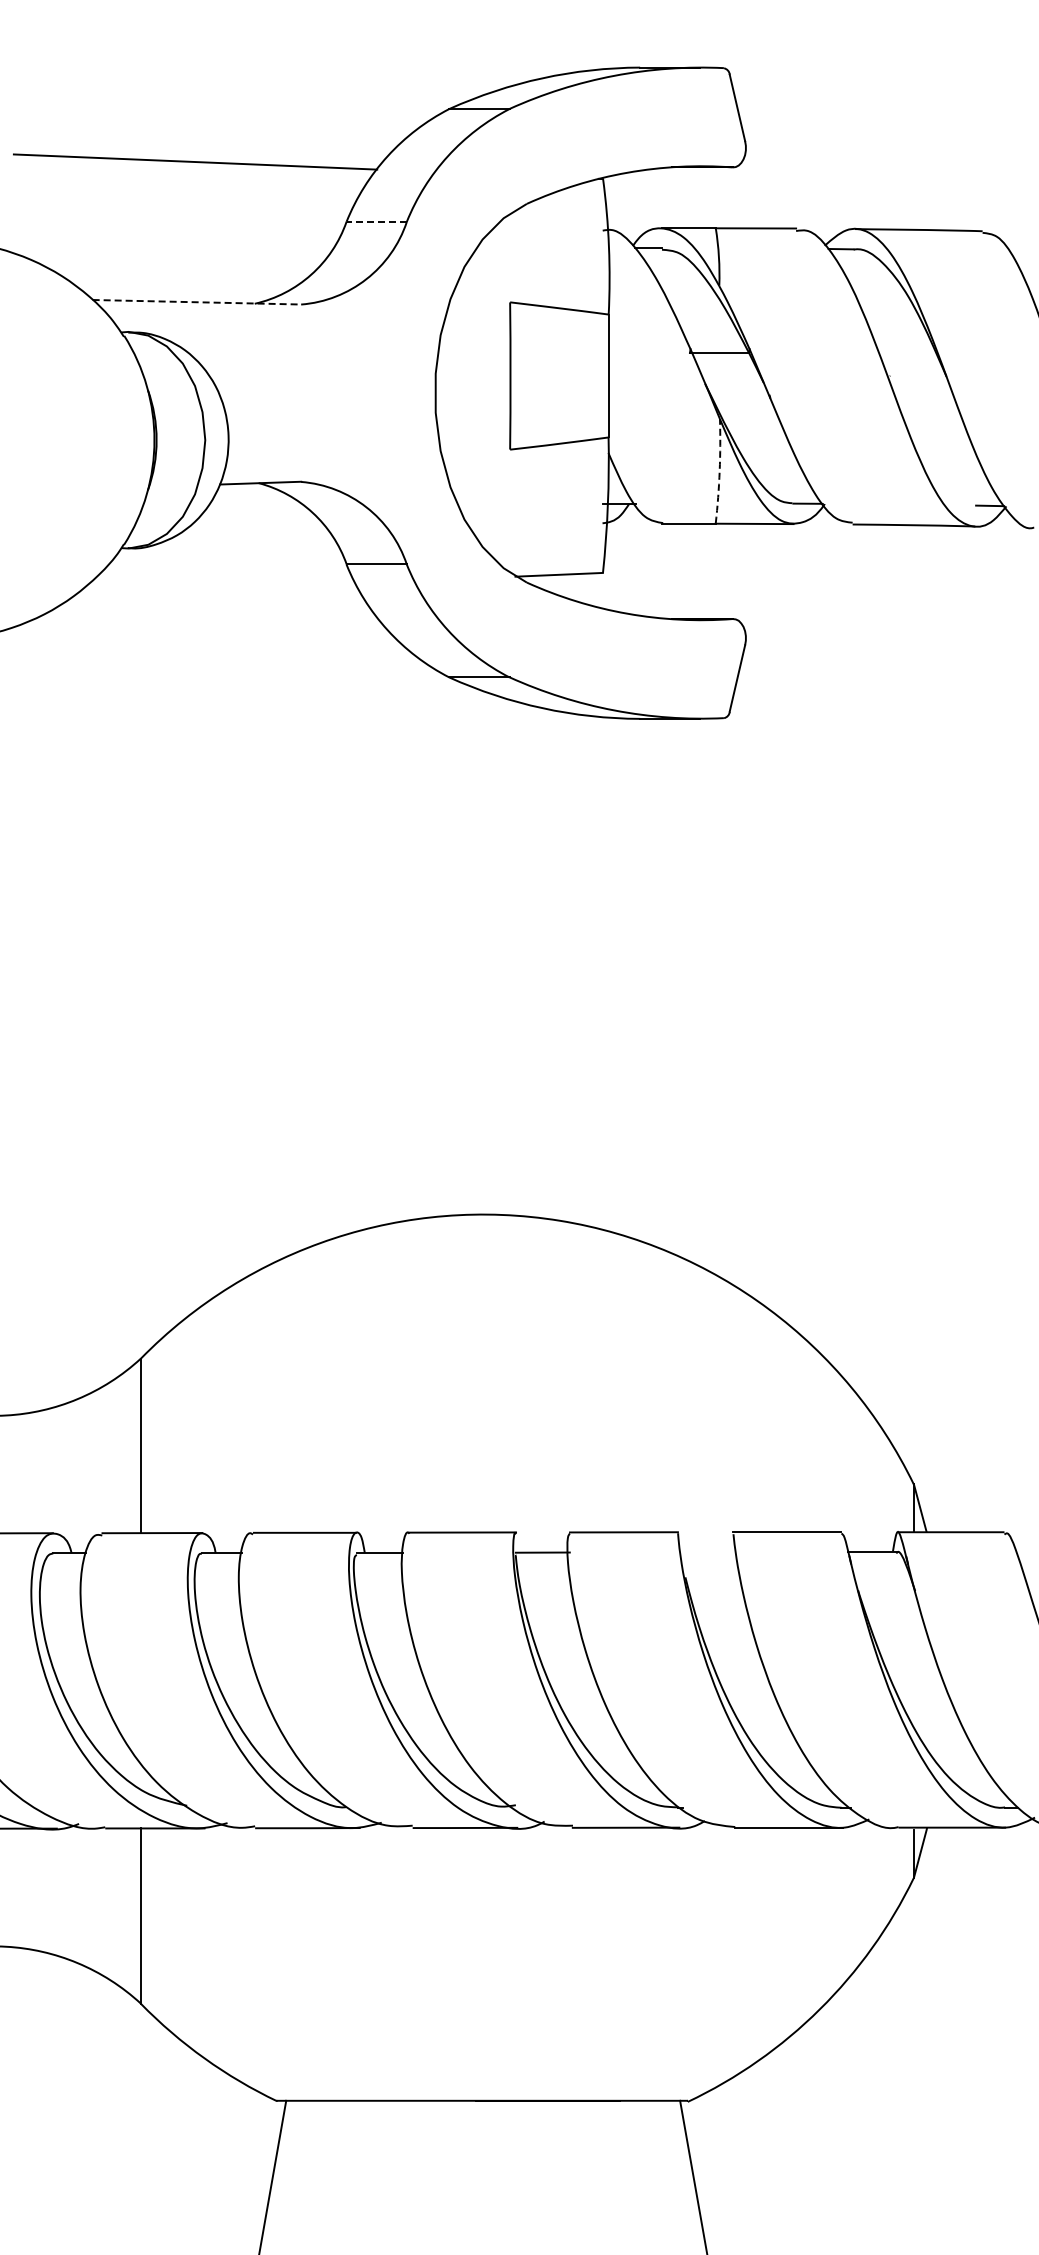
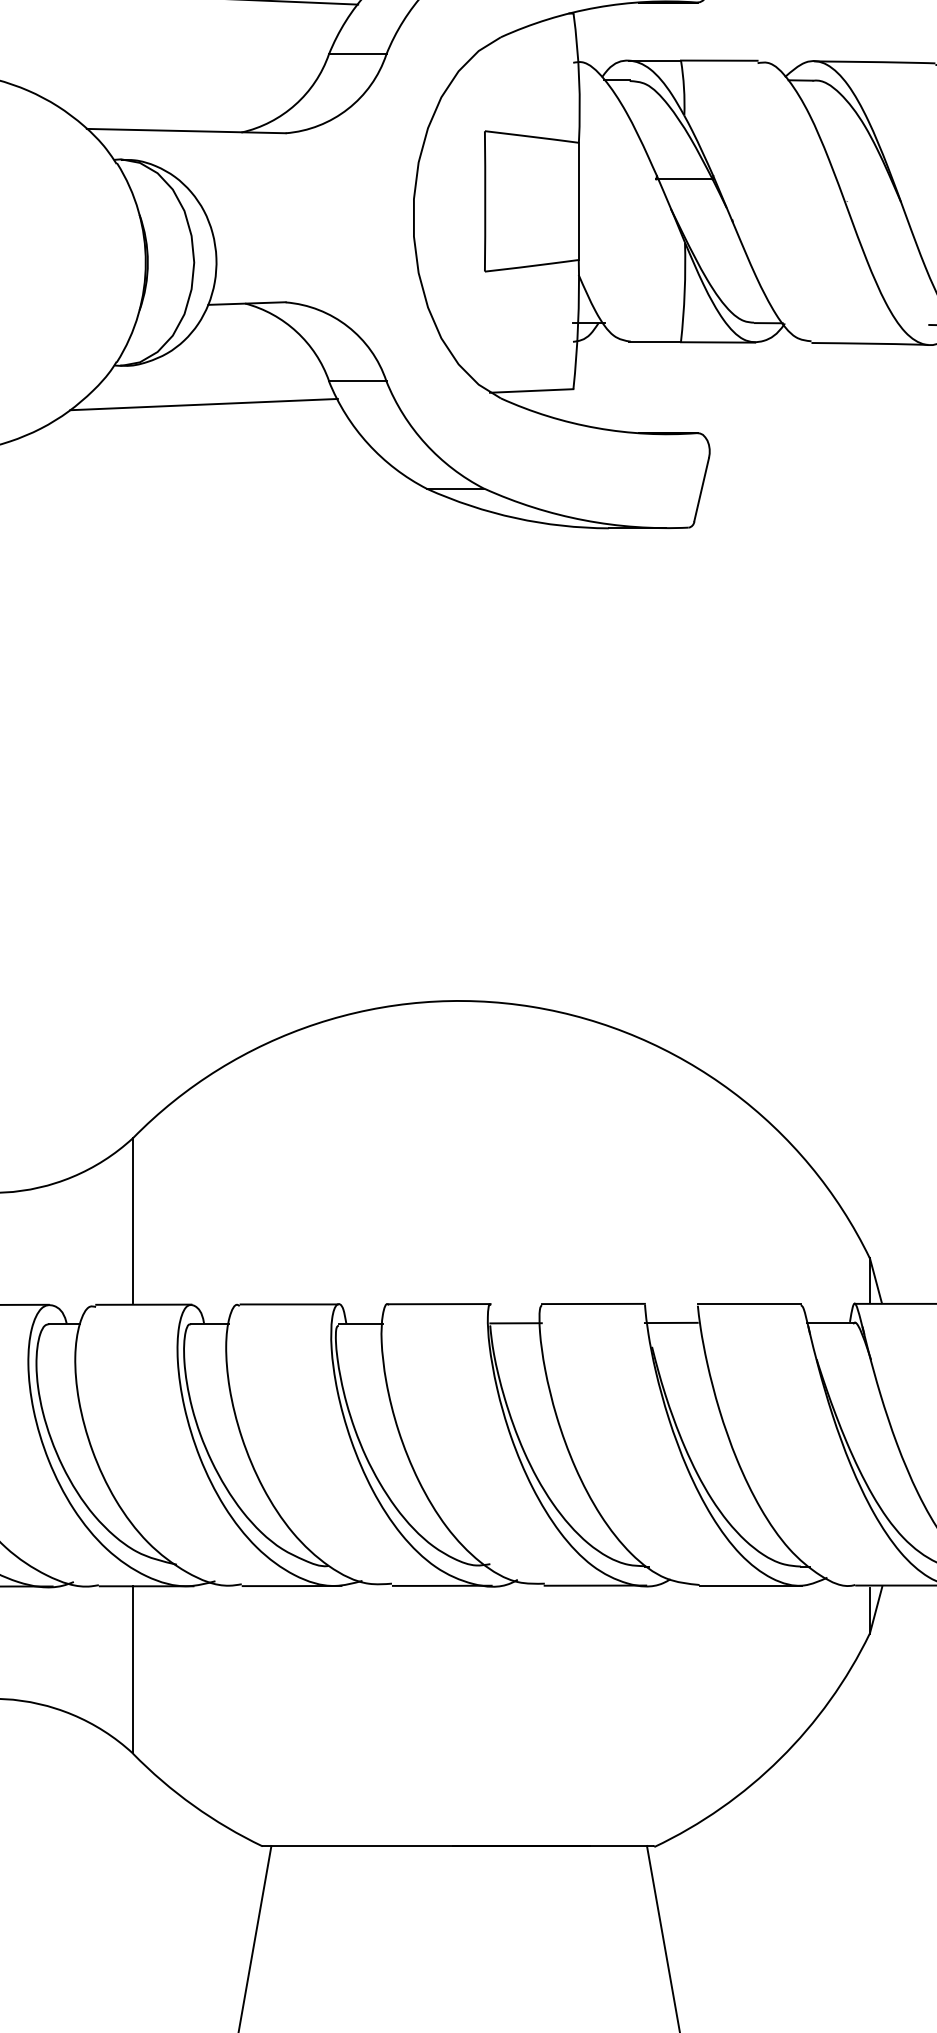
line: (376, 221) -> (357, 54), dashed -> solid
line: (197, 302) -> (186, 131), dashed -> solid
arc: (719, 471) -> (684, 292), dashed -> solid
line: (215, 589) -> (203, 404), added
line: (705, 1552) -> (671, 1323), added

